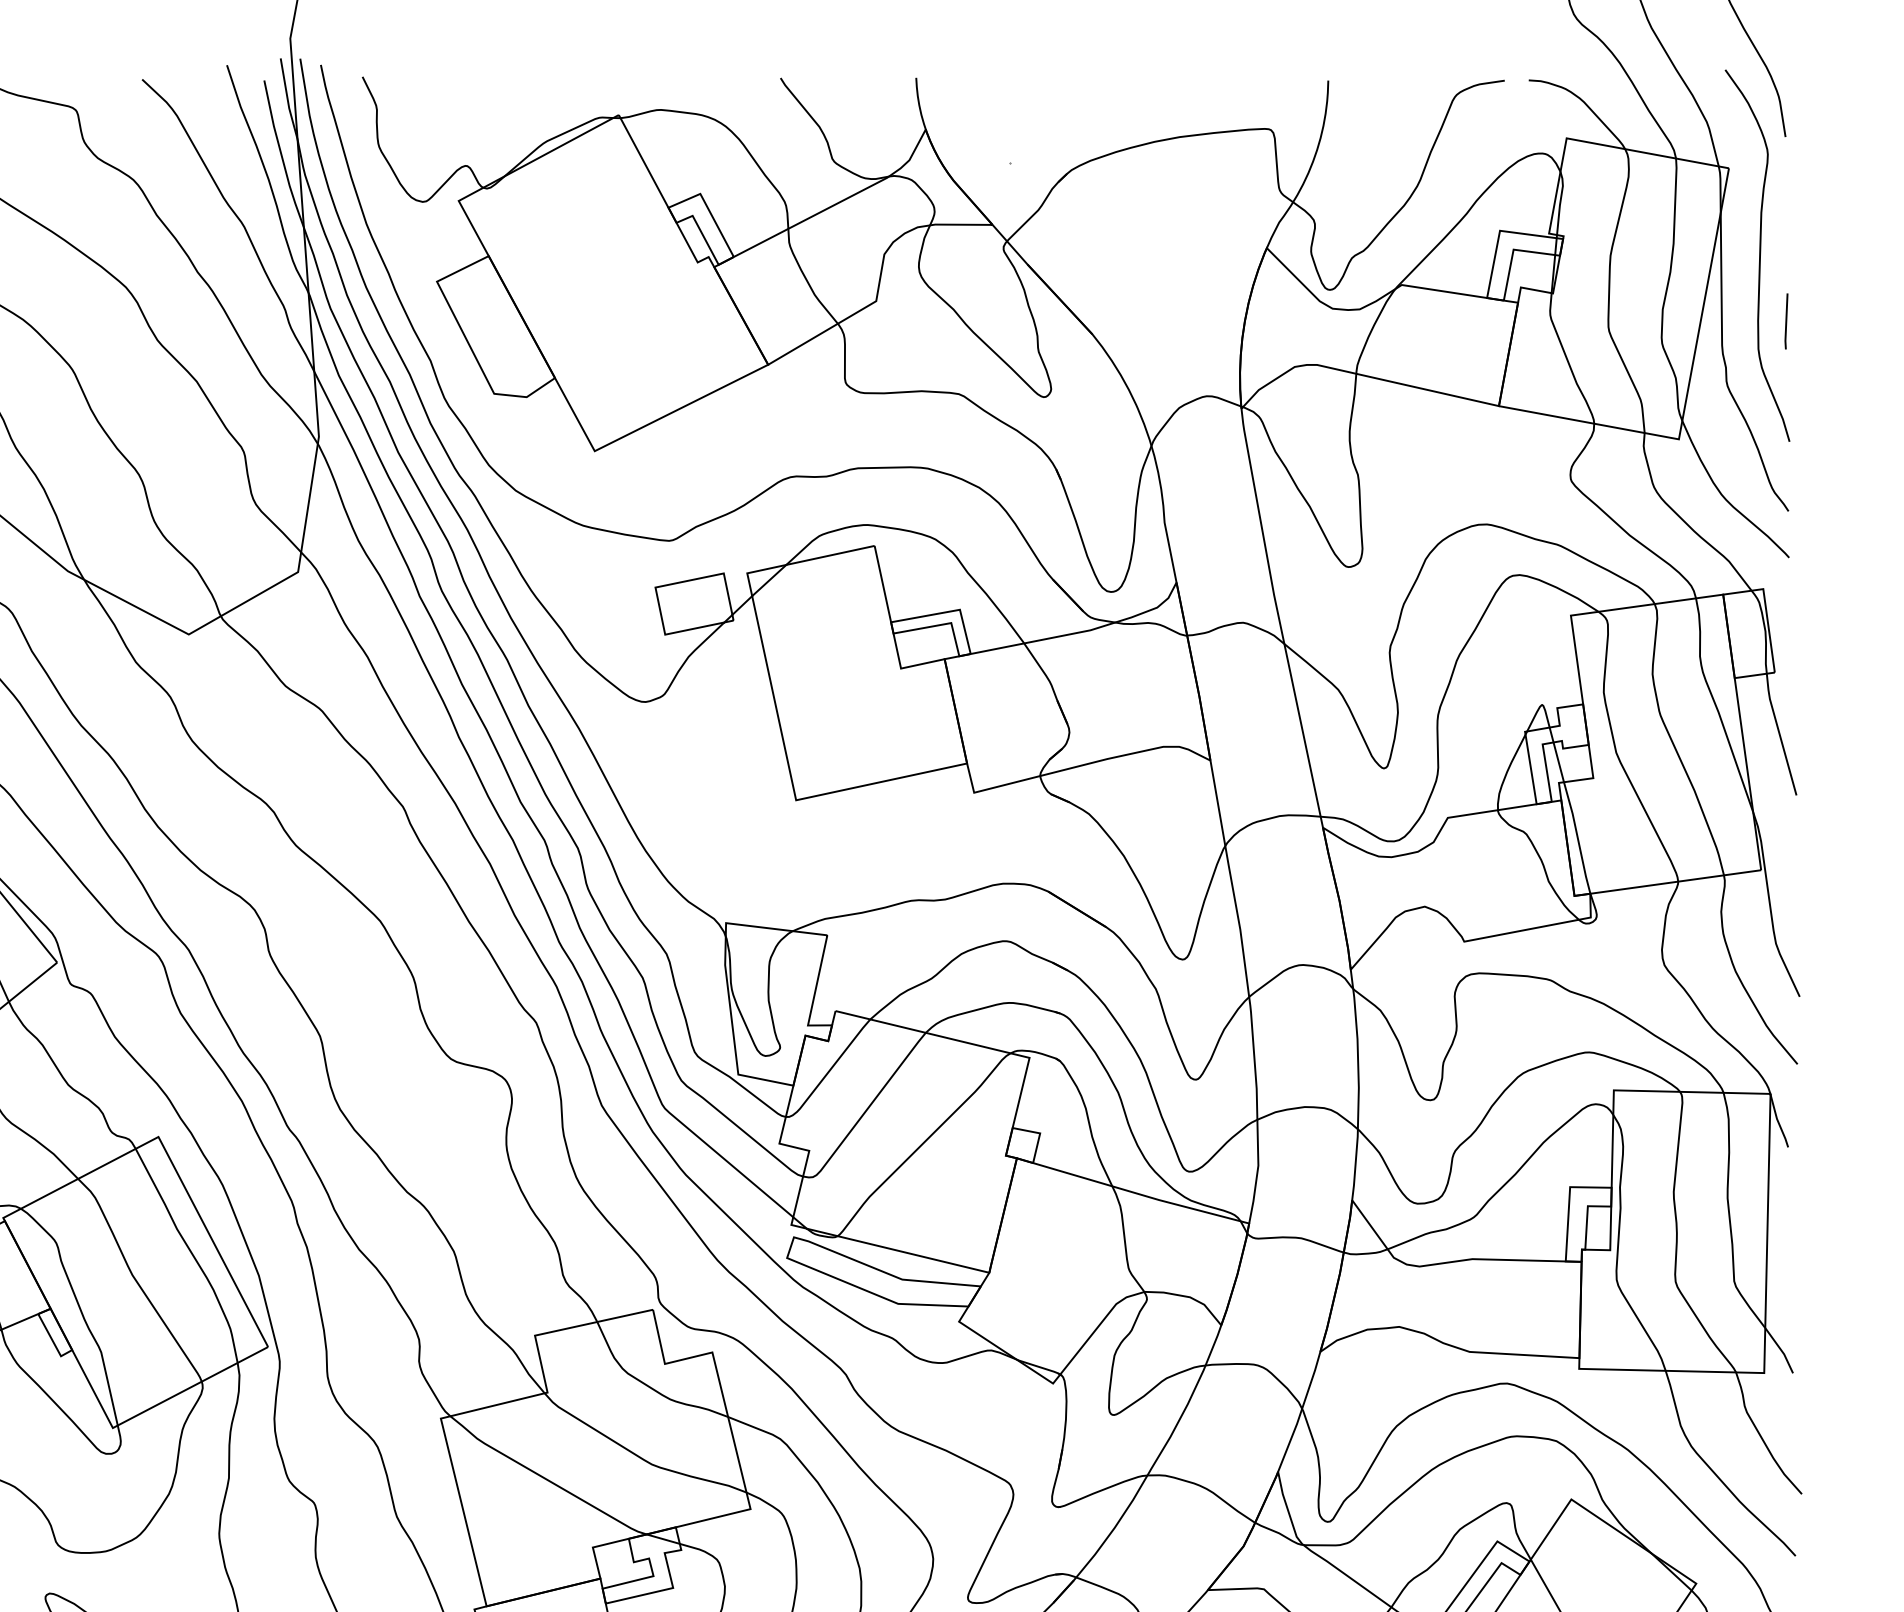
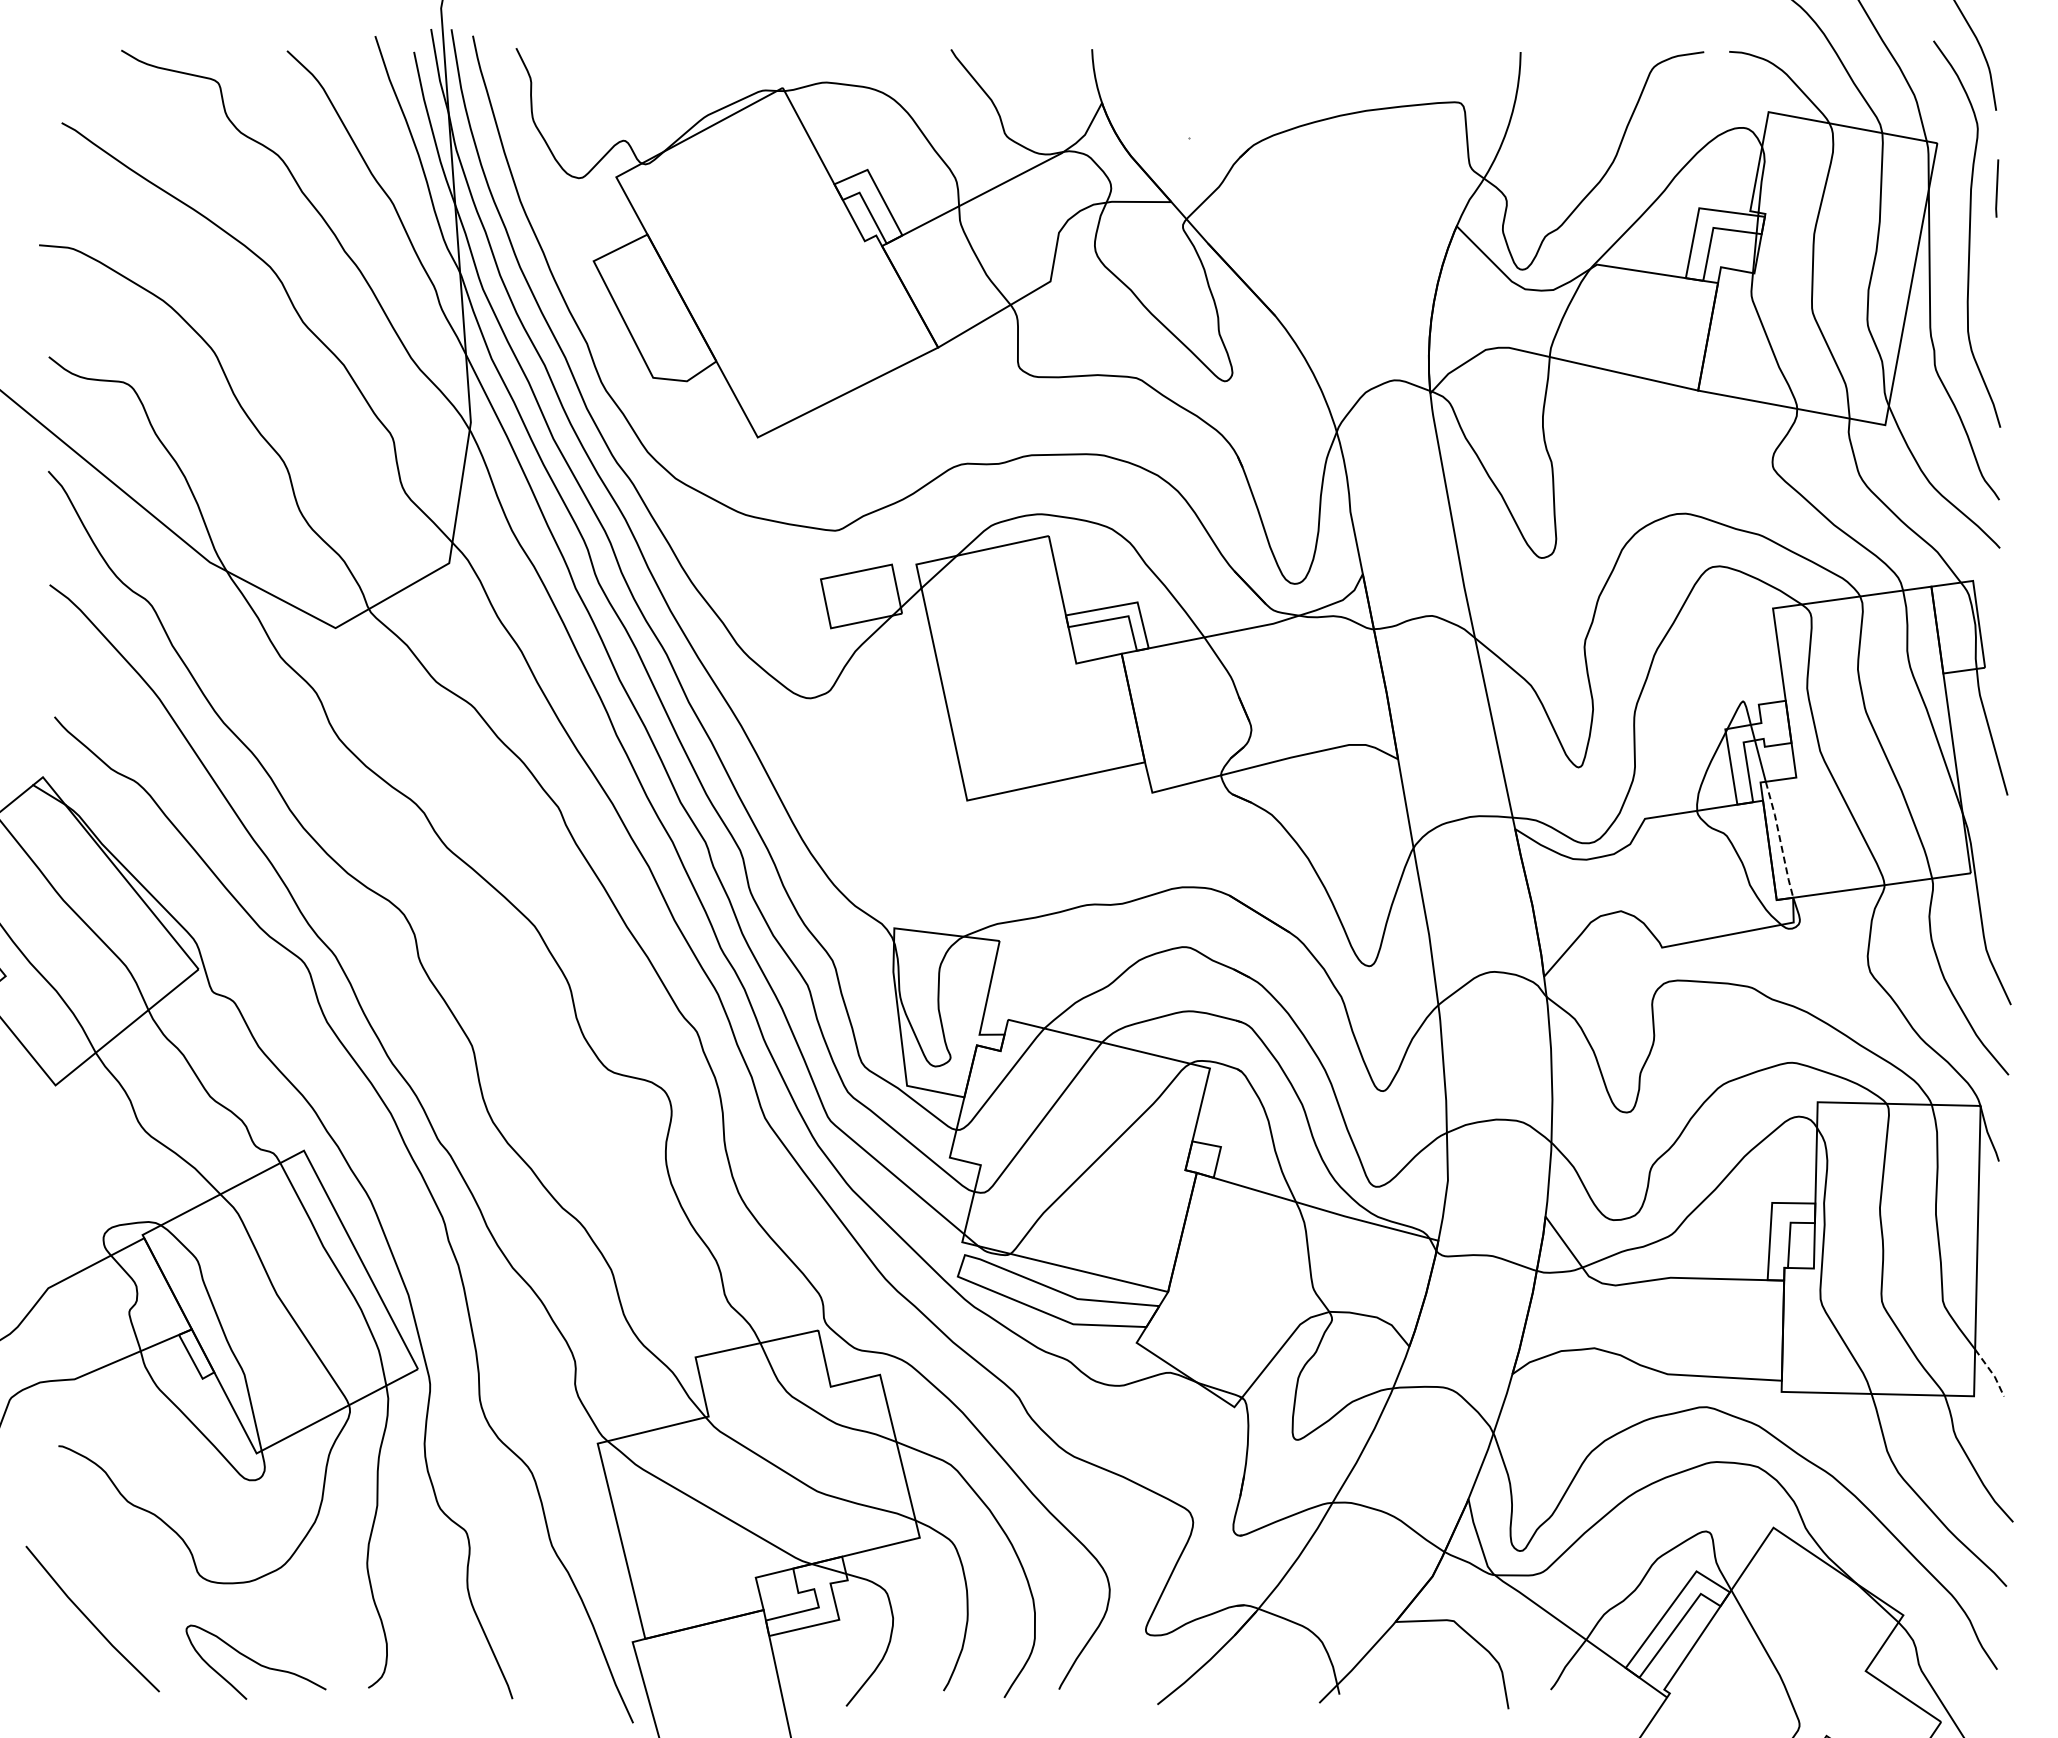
line: (1786, 321) -> (1997, 188), moved
line: (1578, 837) -> (1780, 839), solid -> dashed
line: (1780, 1350) -> (1991, 1372), solid -> dashed

